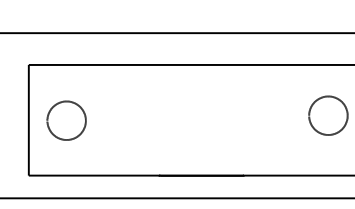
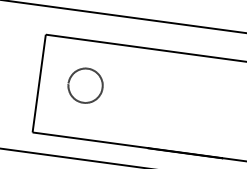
part: (66, 120) -> (85, 85), moved

